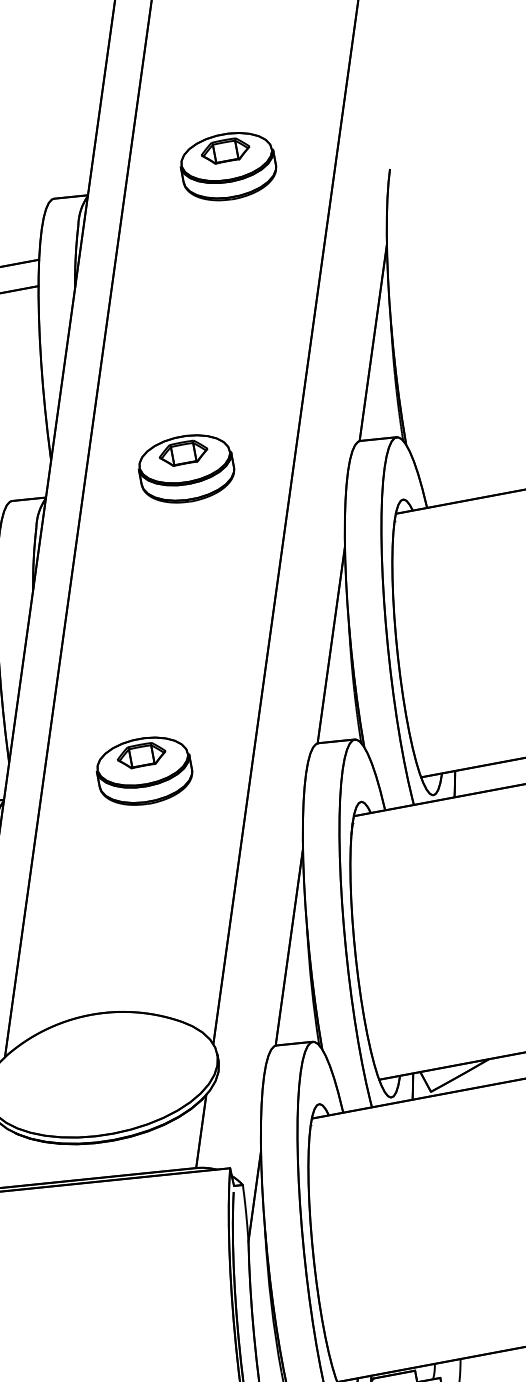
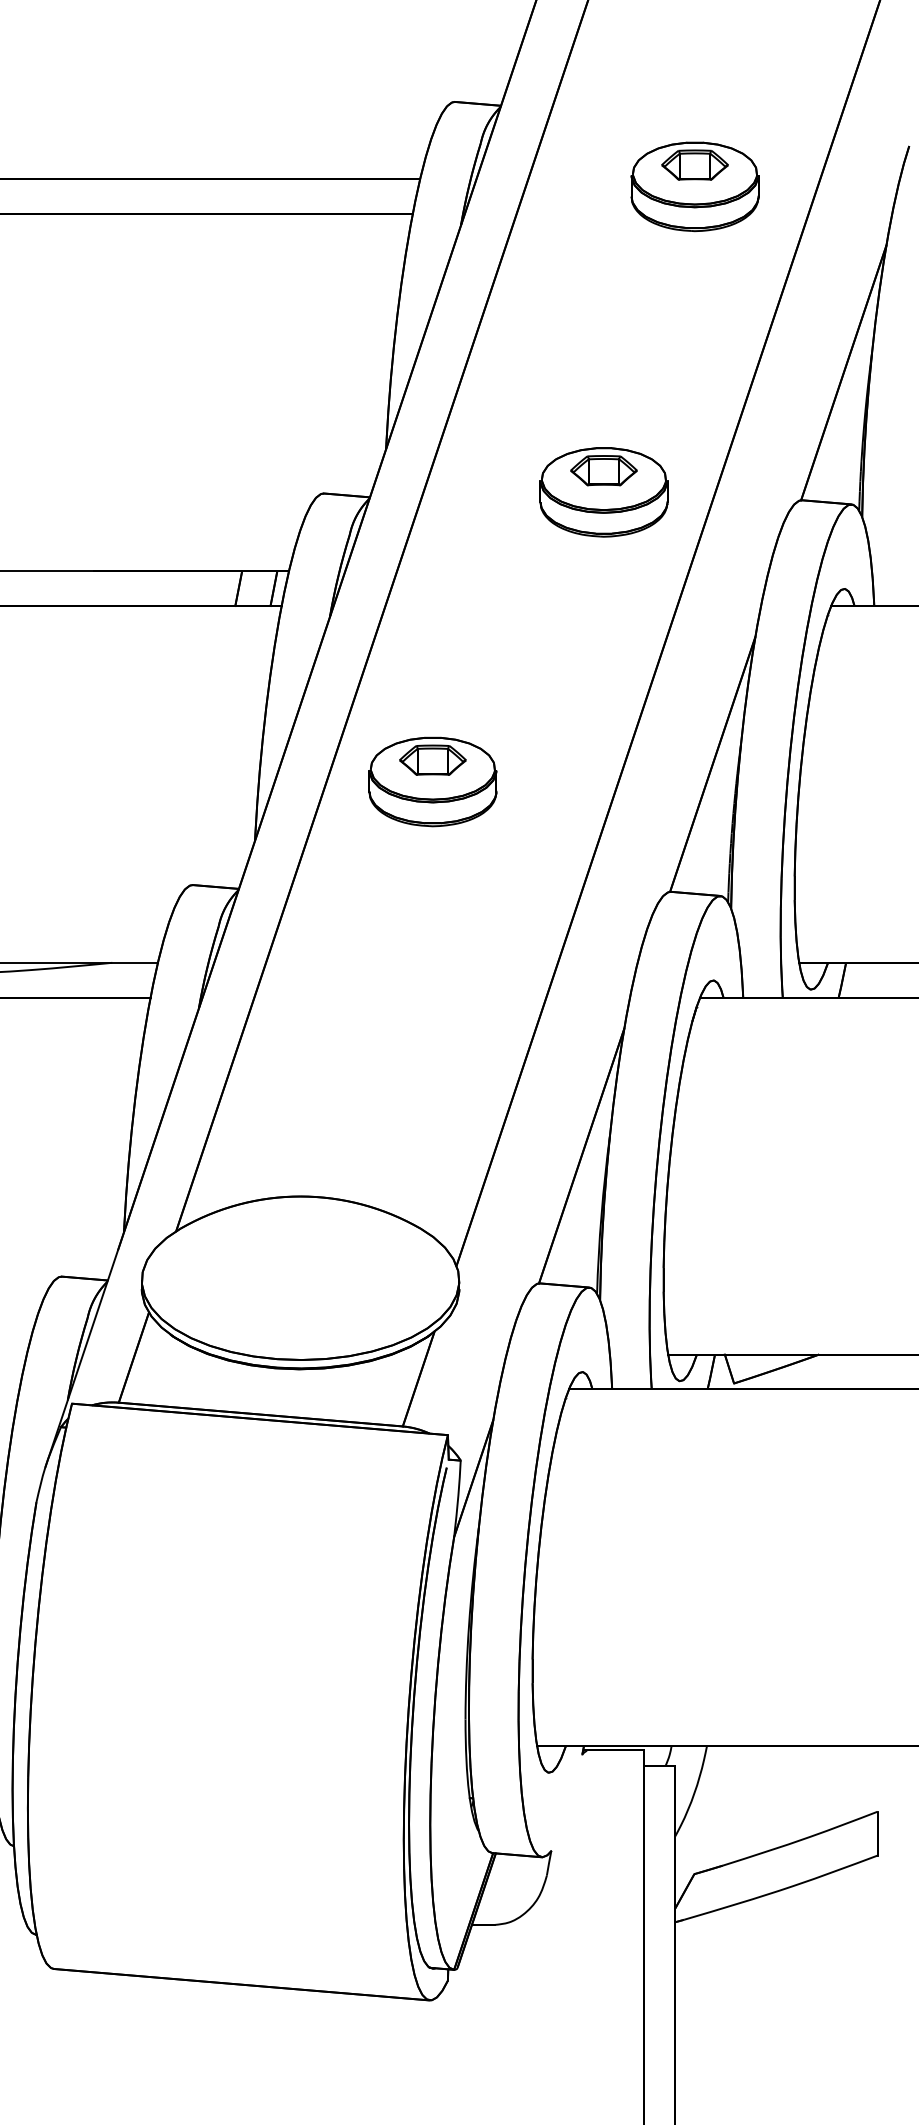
part: (228, 166) -> (694, 186), moved
part: (186, 469) -> (603, 492), moved
part: (144, 771) -> (432, 781), moved

